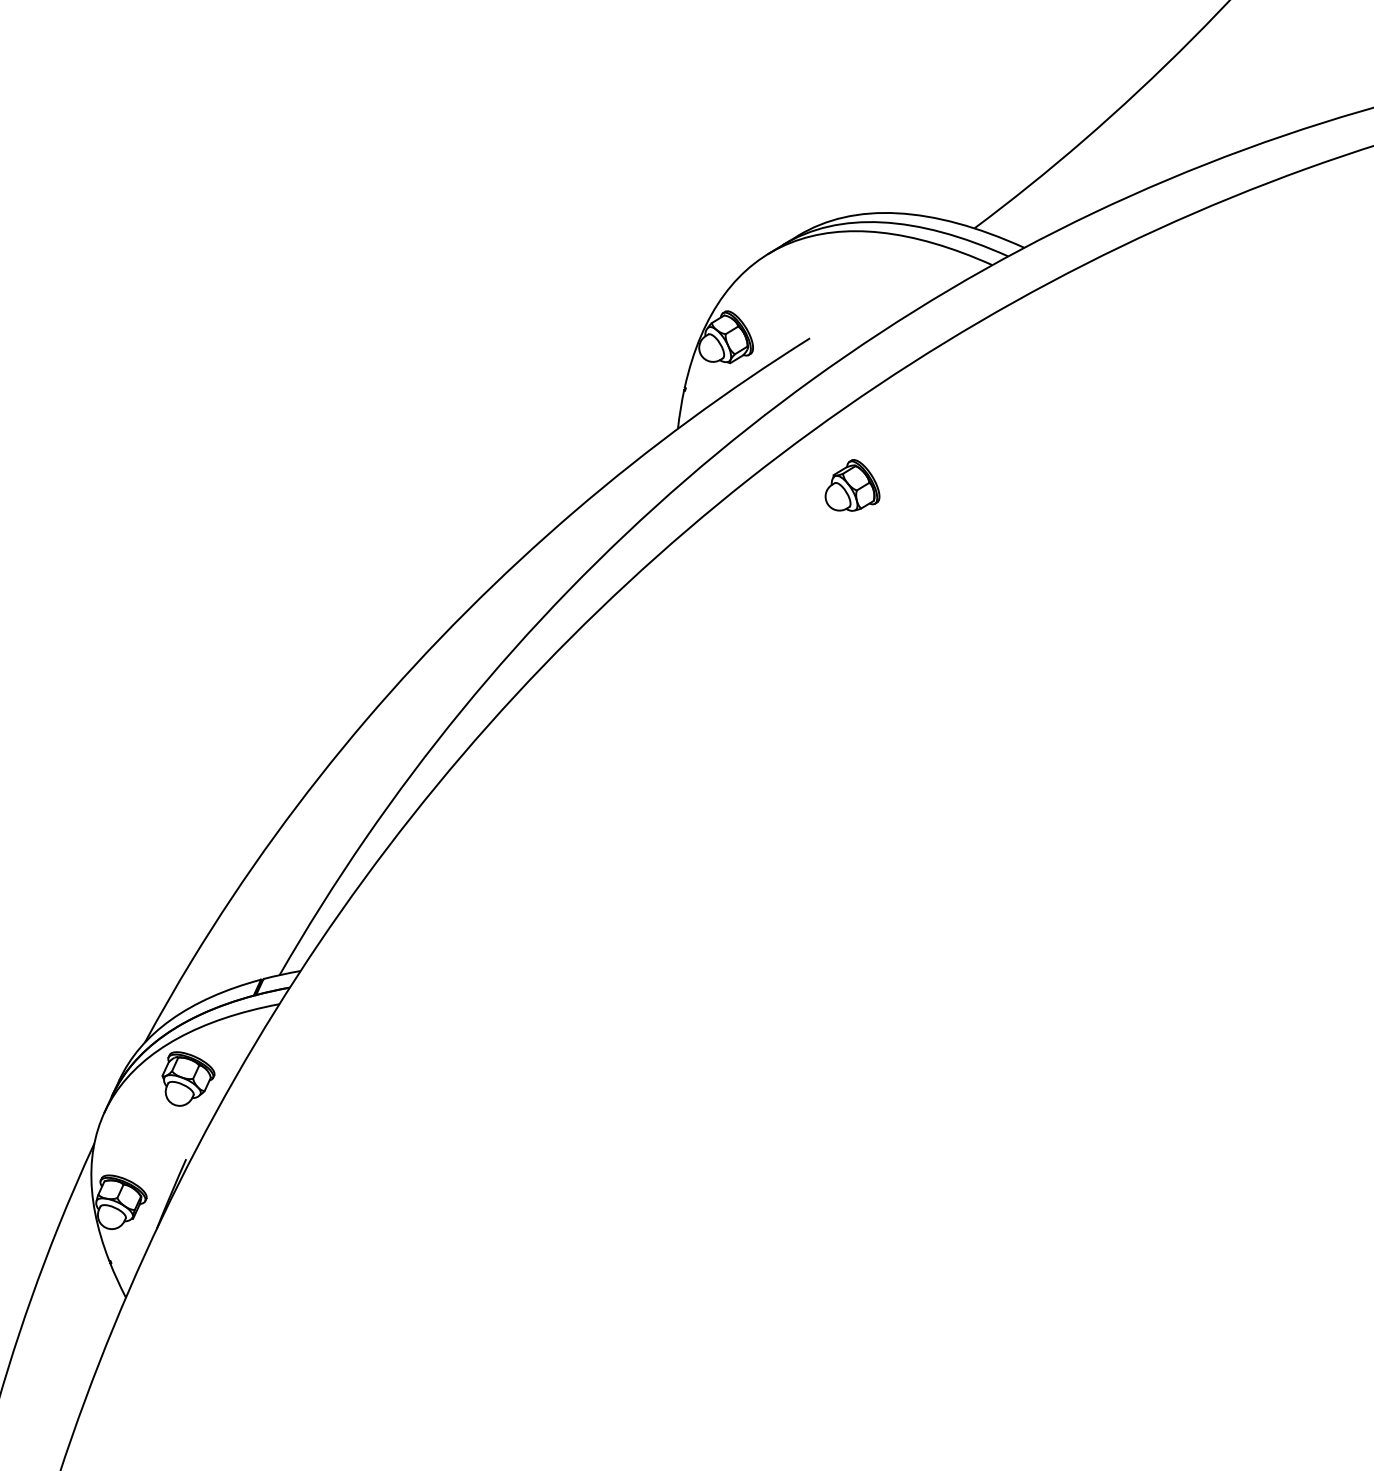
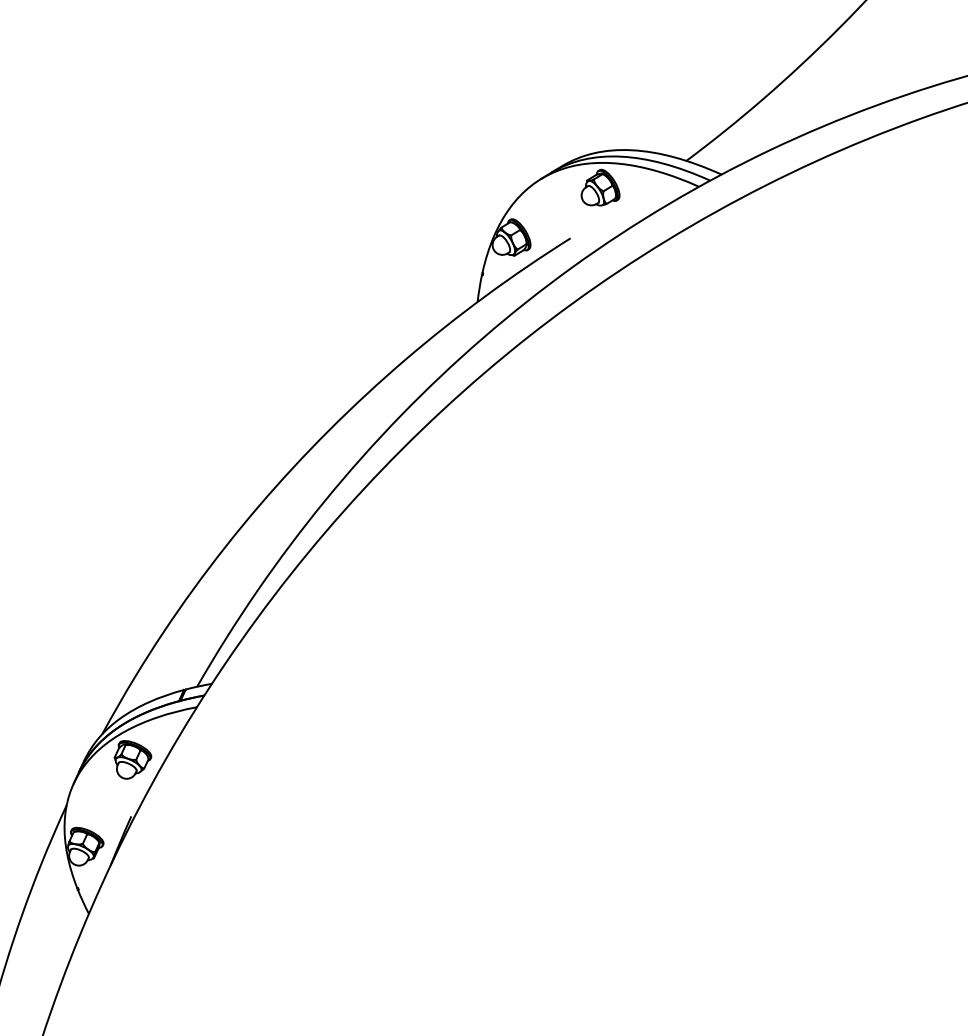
part: (852, 485) -> (600, 187), moved

